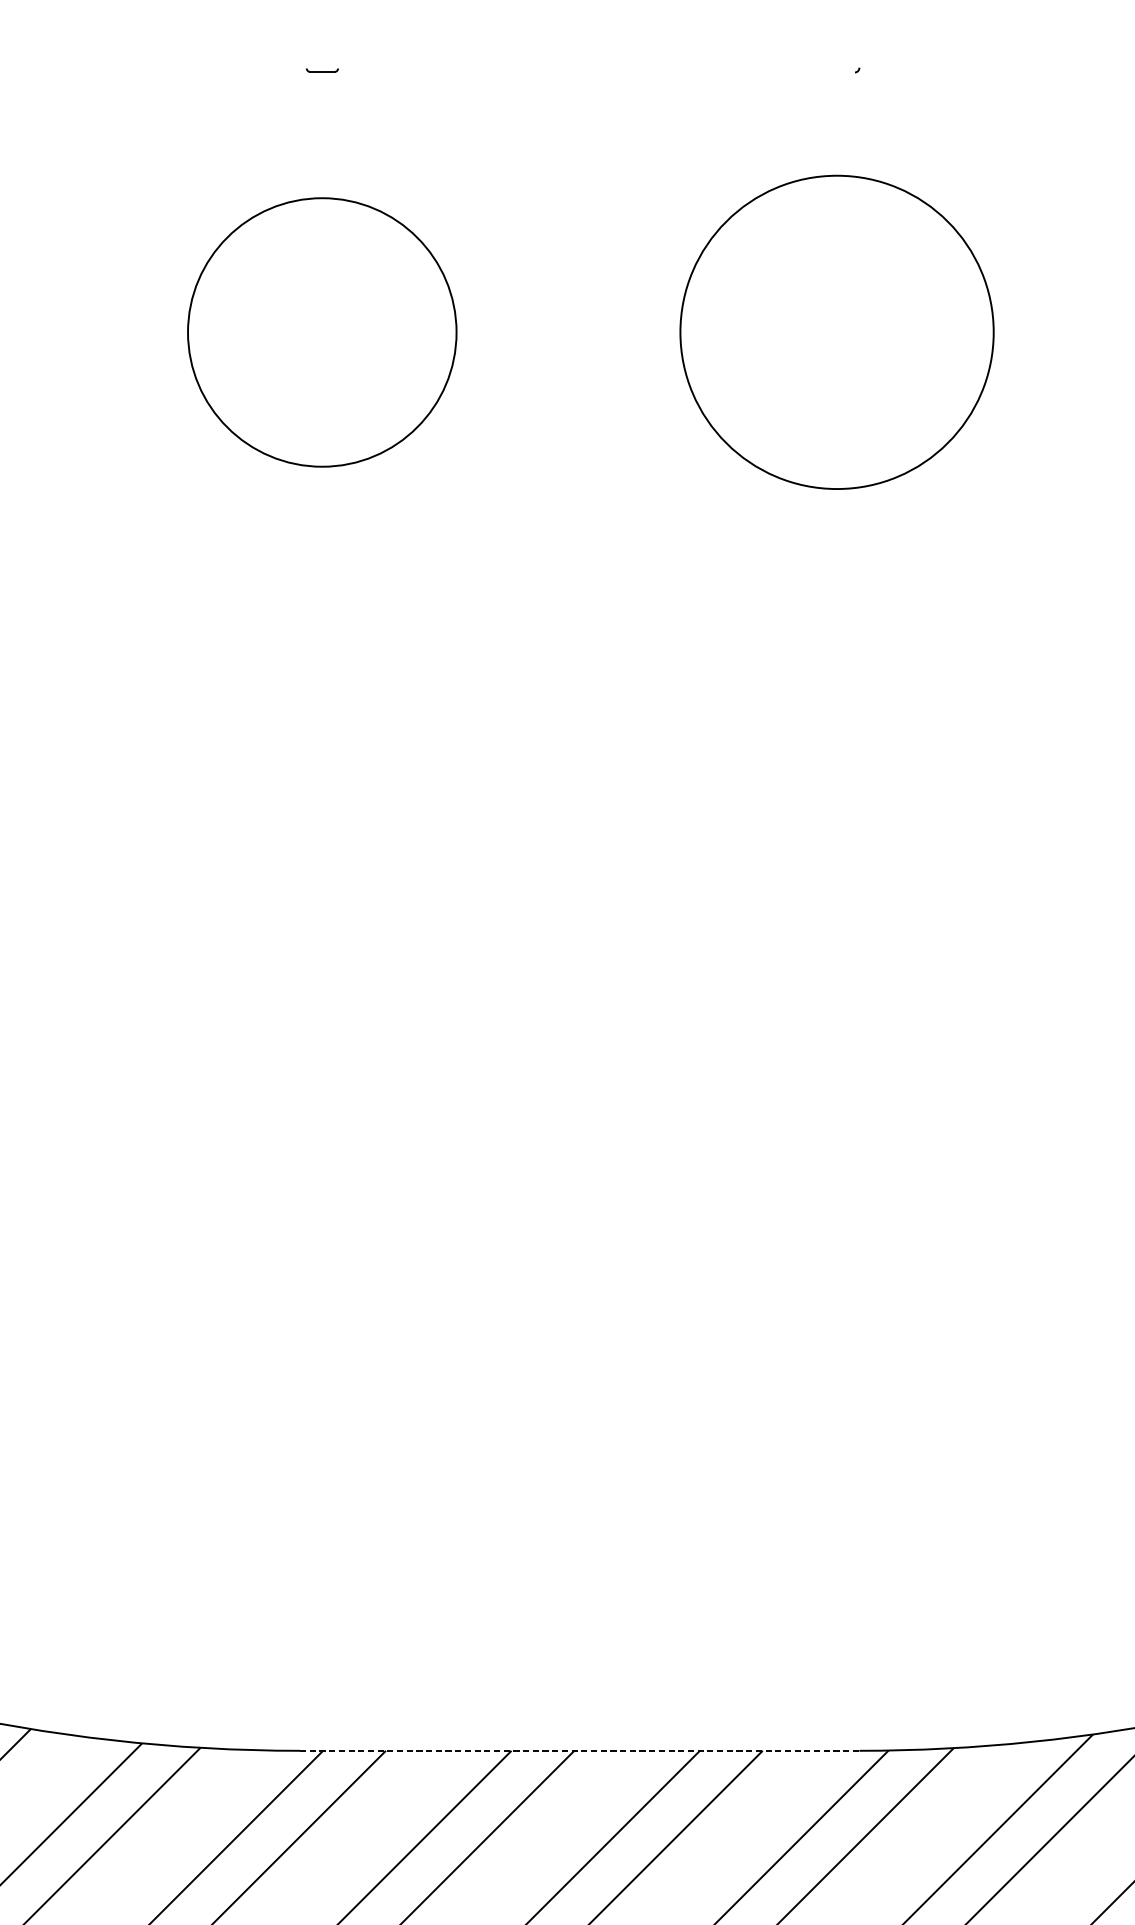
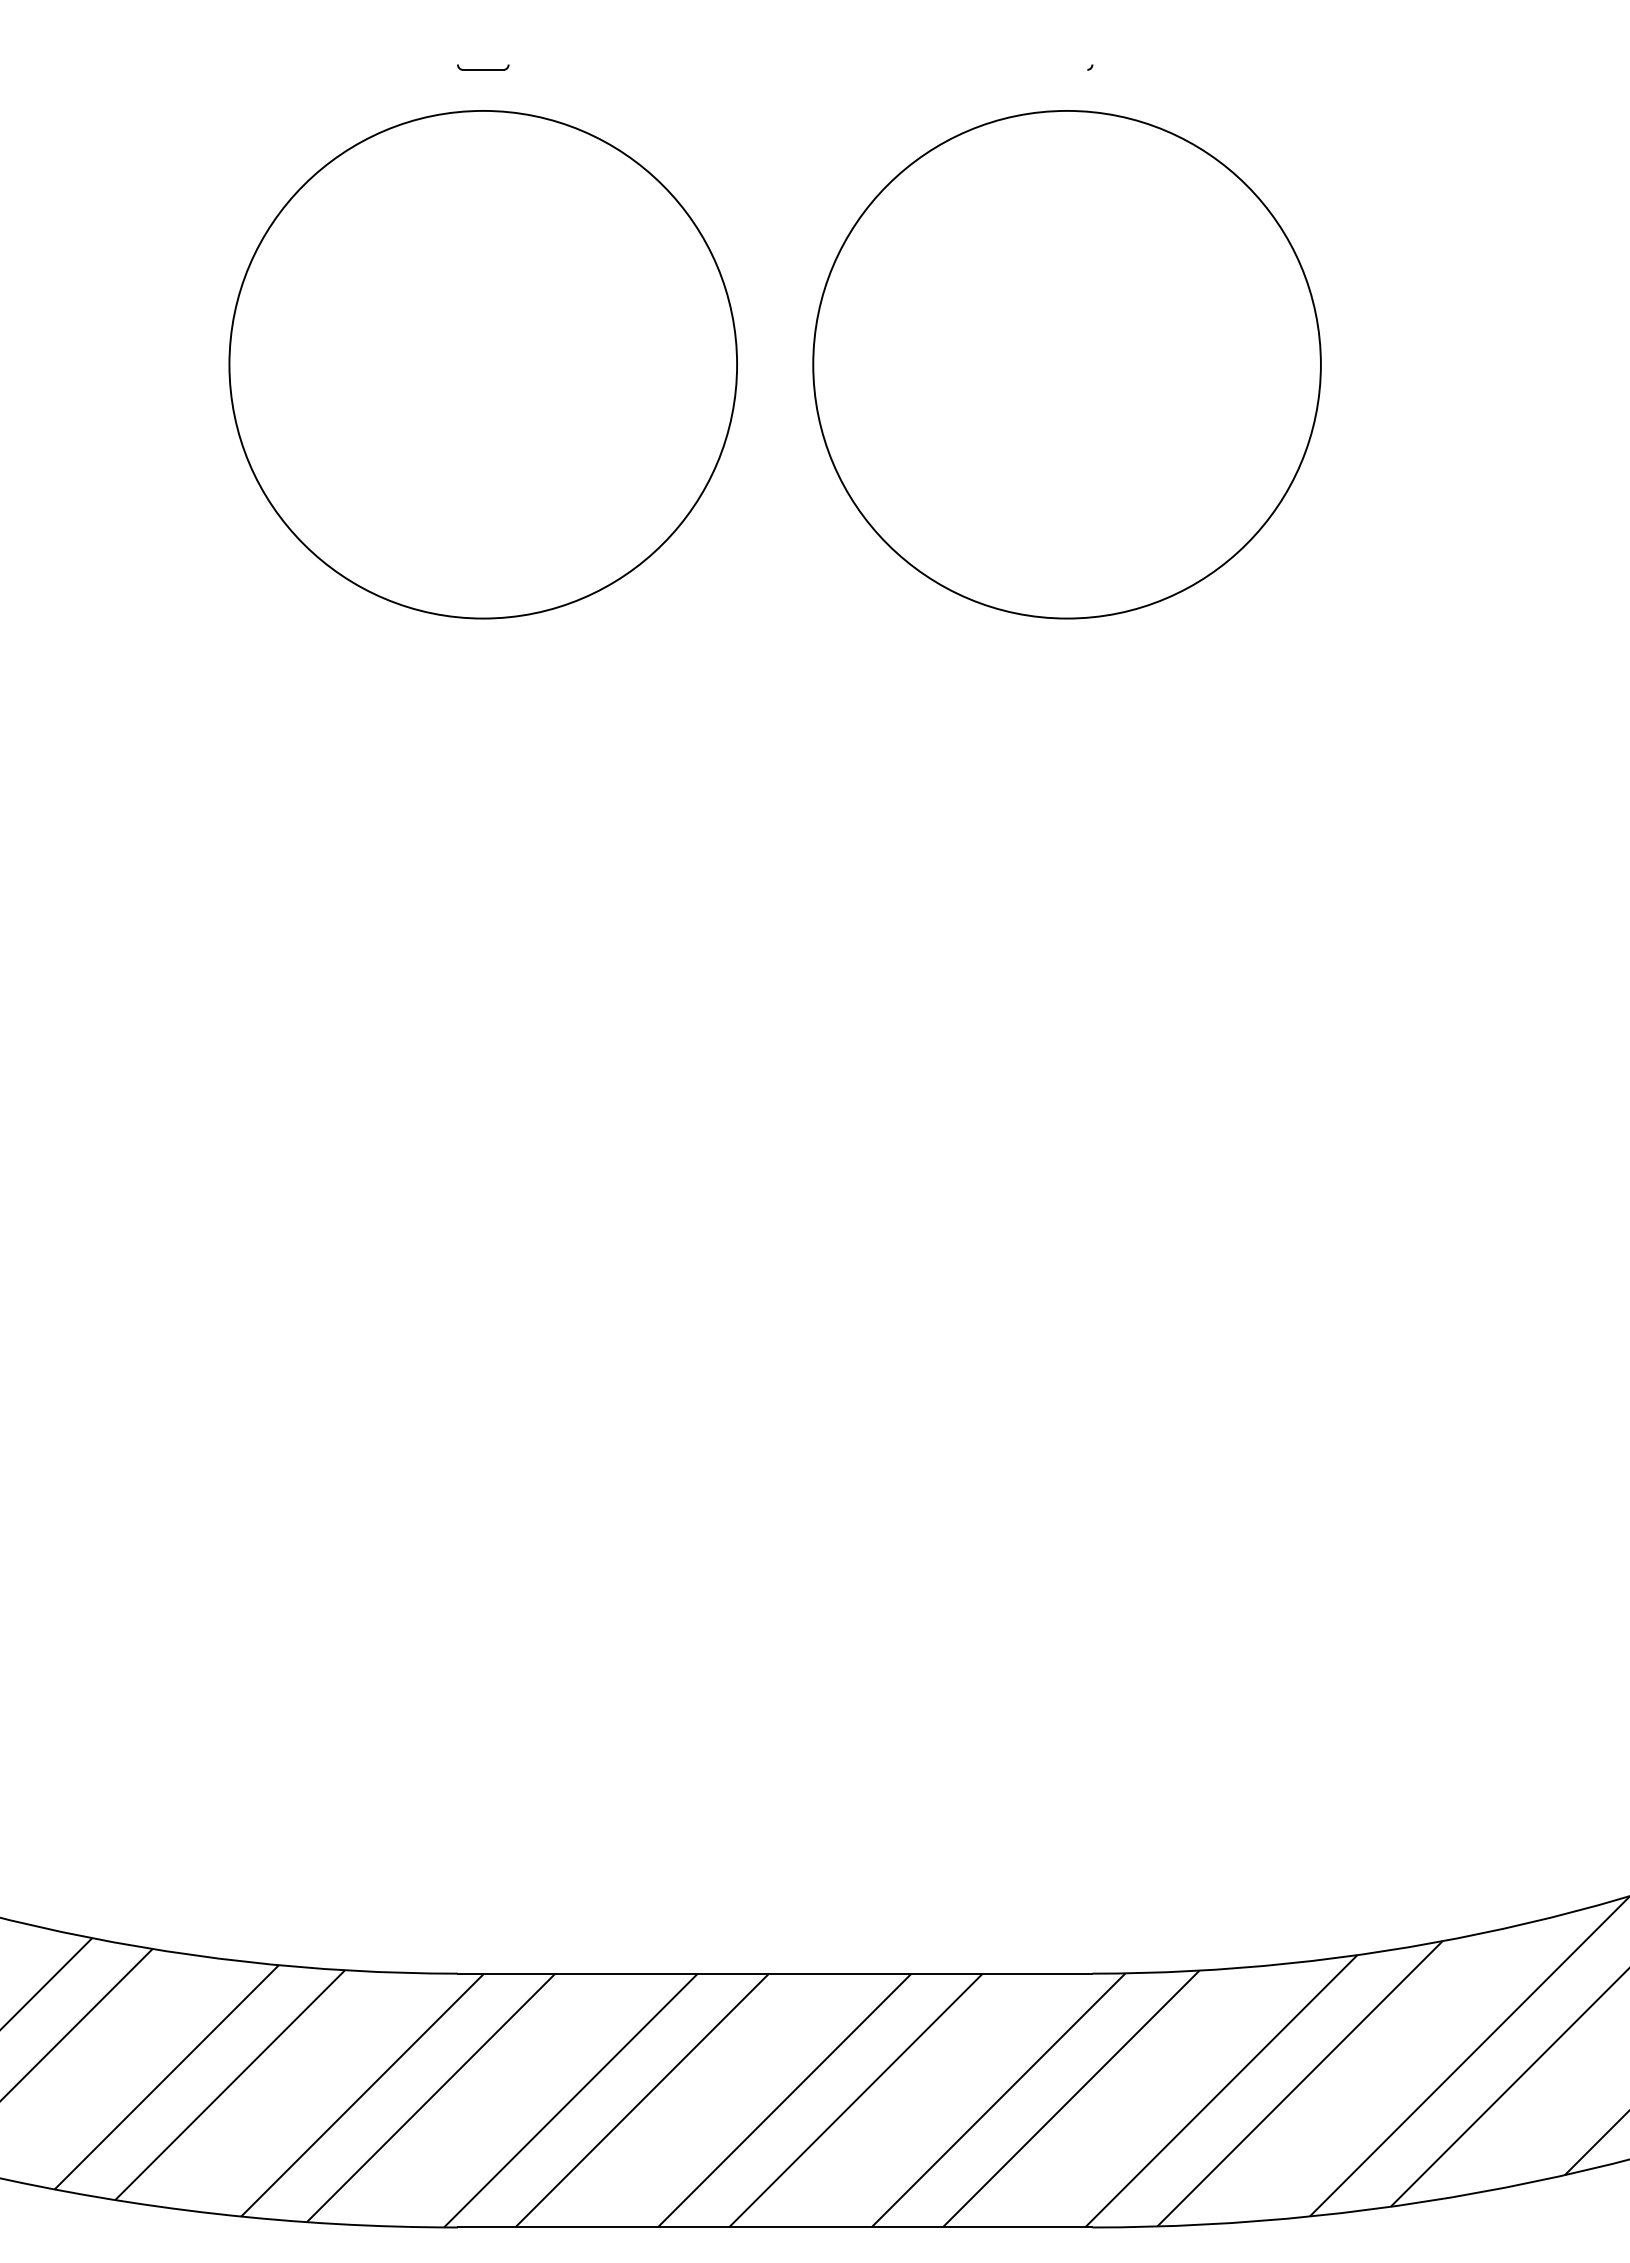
part: (322, 70) -> (483, 67), size x1.43
circle: (321, 332) -> (482, 364), size x1.67
circle: (836, 332) -> (1066, 364), size x1.43
line: (580, 1750) -> (775, 1973), dashed -> solid

